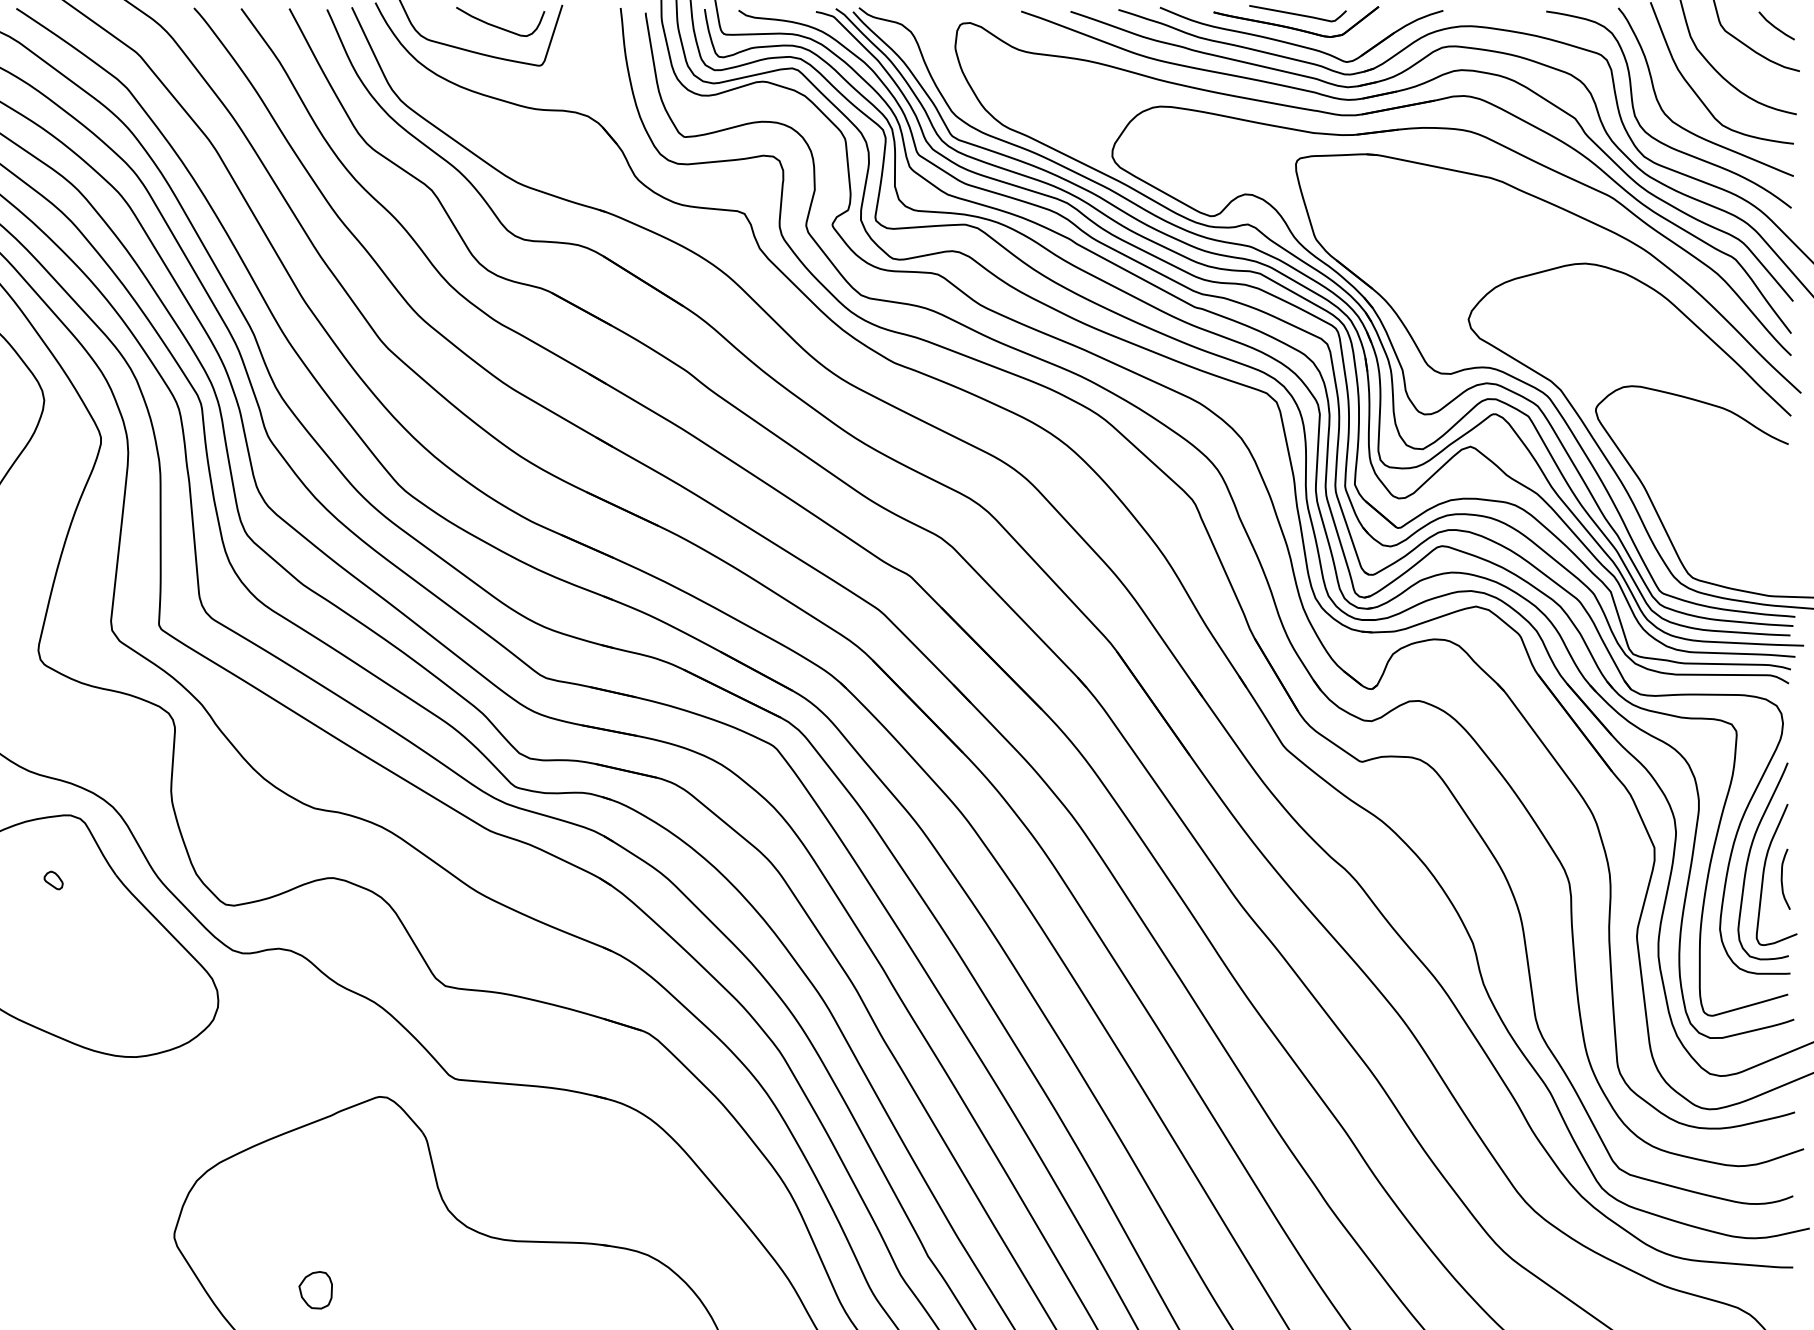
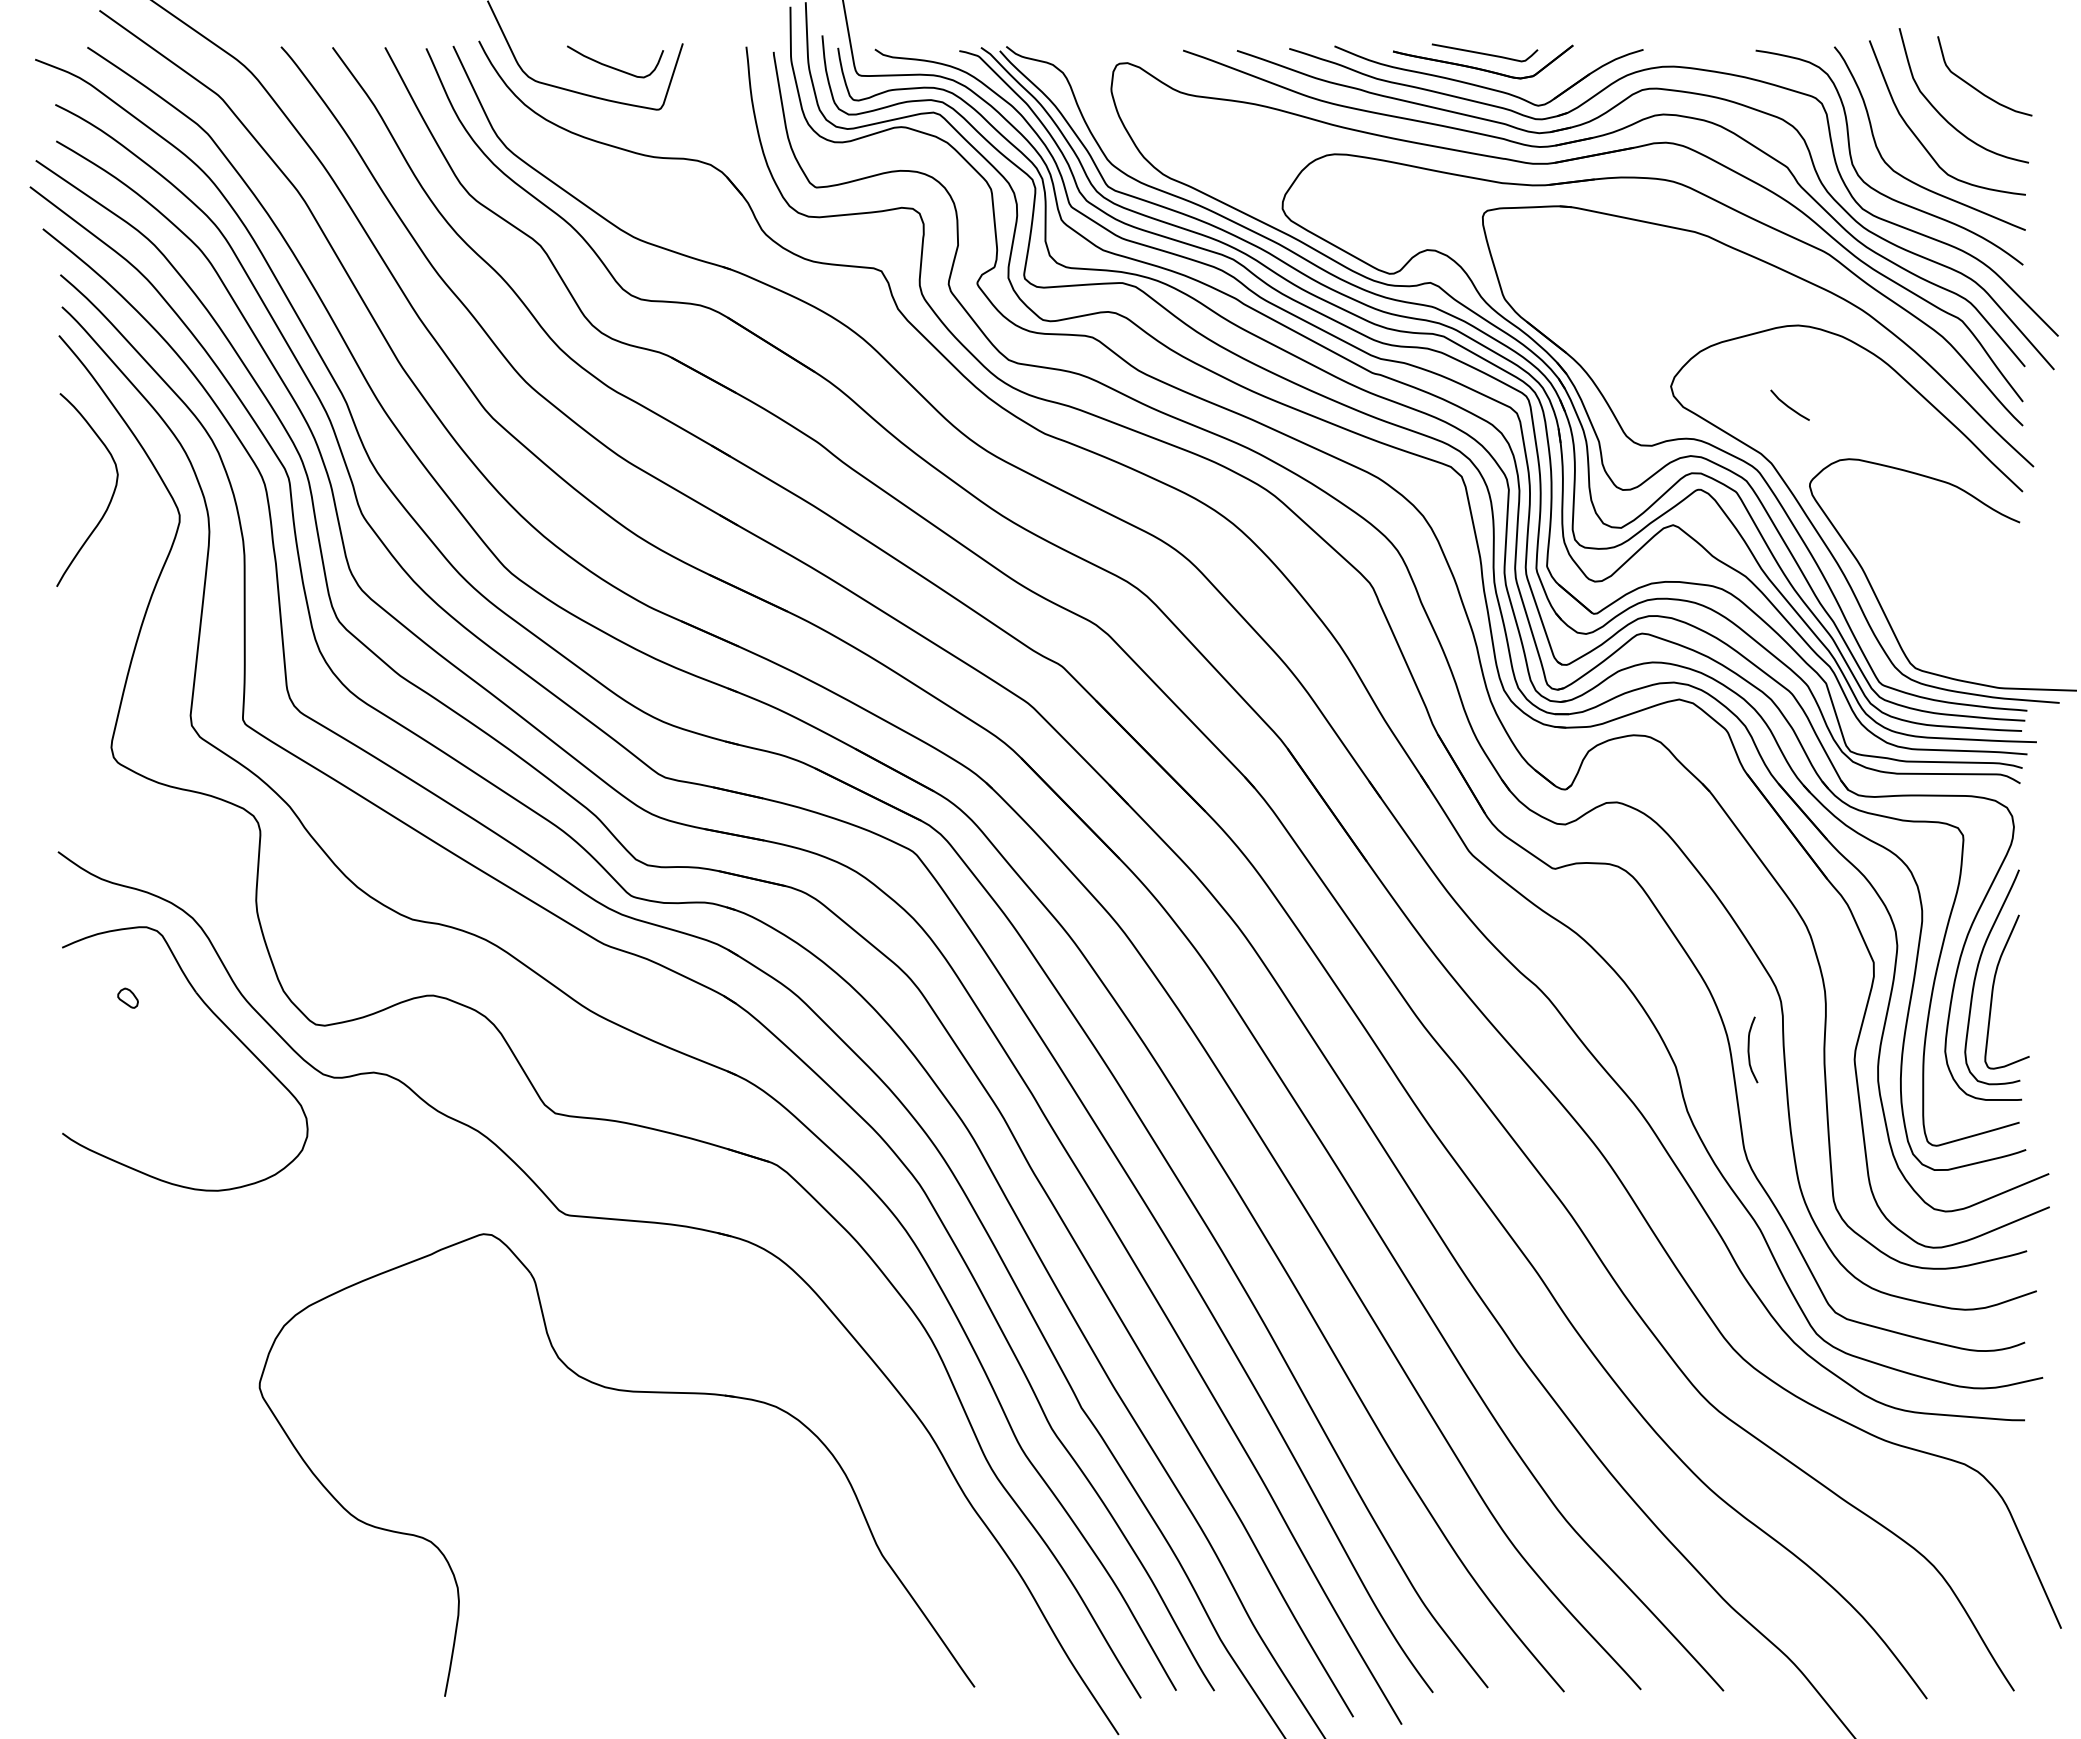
line: (1775, 26) -> (1788, 405), moved
curve: (1782, 878) -> (1749, 1049), moved
part: (315, 1289) -> (413, 1444), removed

